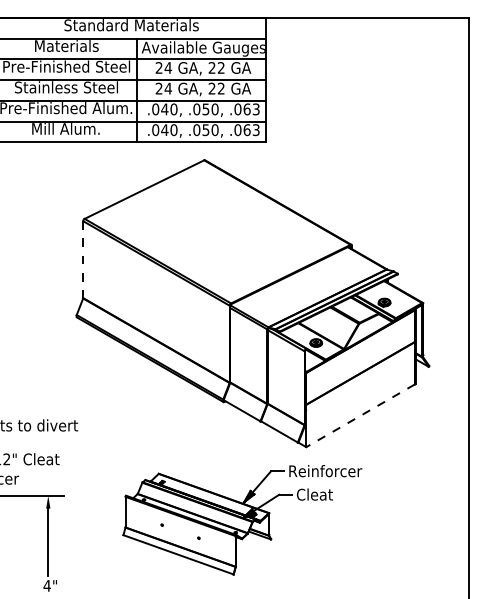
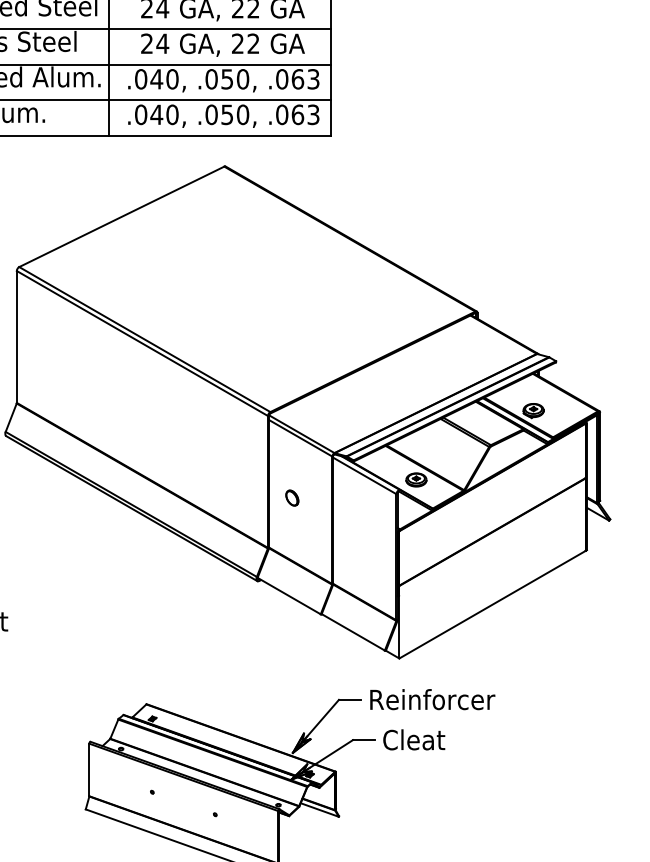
line: (83, 260) -> (17, 338), dashed -> solid
part: (243, 353) -> (291, 497), added
line: (360, 415) -> (492, 604), dashed -> solid

